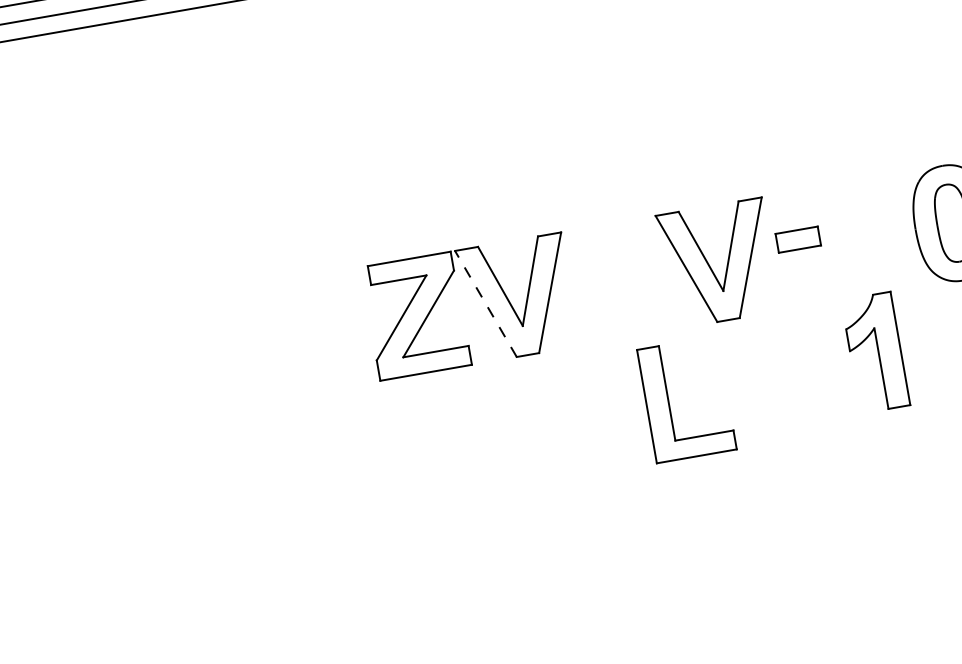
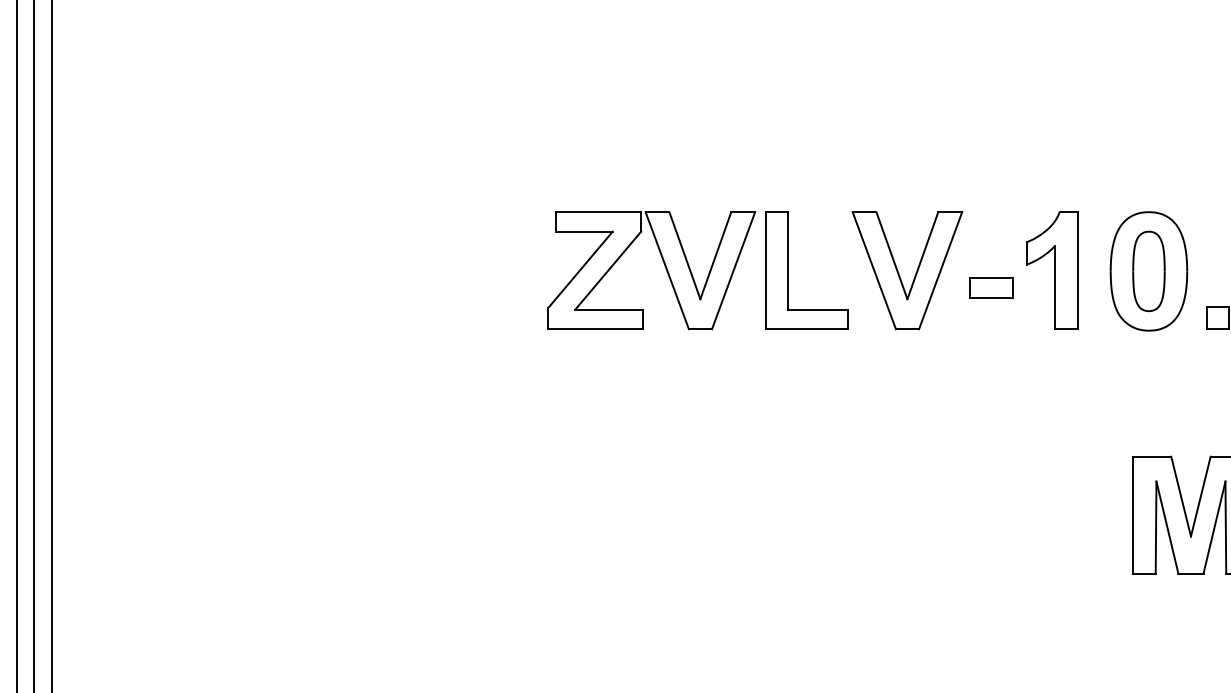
part: (798, 239) -> (991, 287), moved
line: (486, 303) -> (667, 270), dashed -> solid
part: (875, 352) -> (1052, 270), moved
part: (669, 402) -> (788, 270), moved

